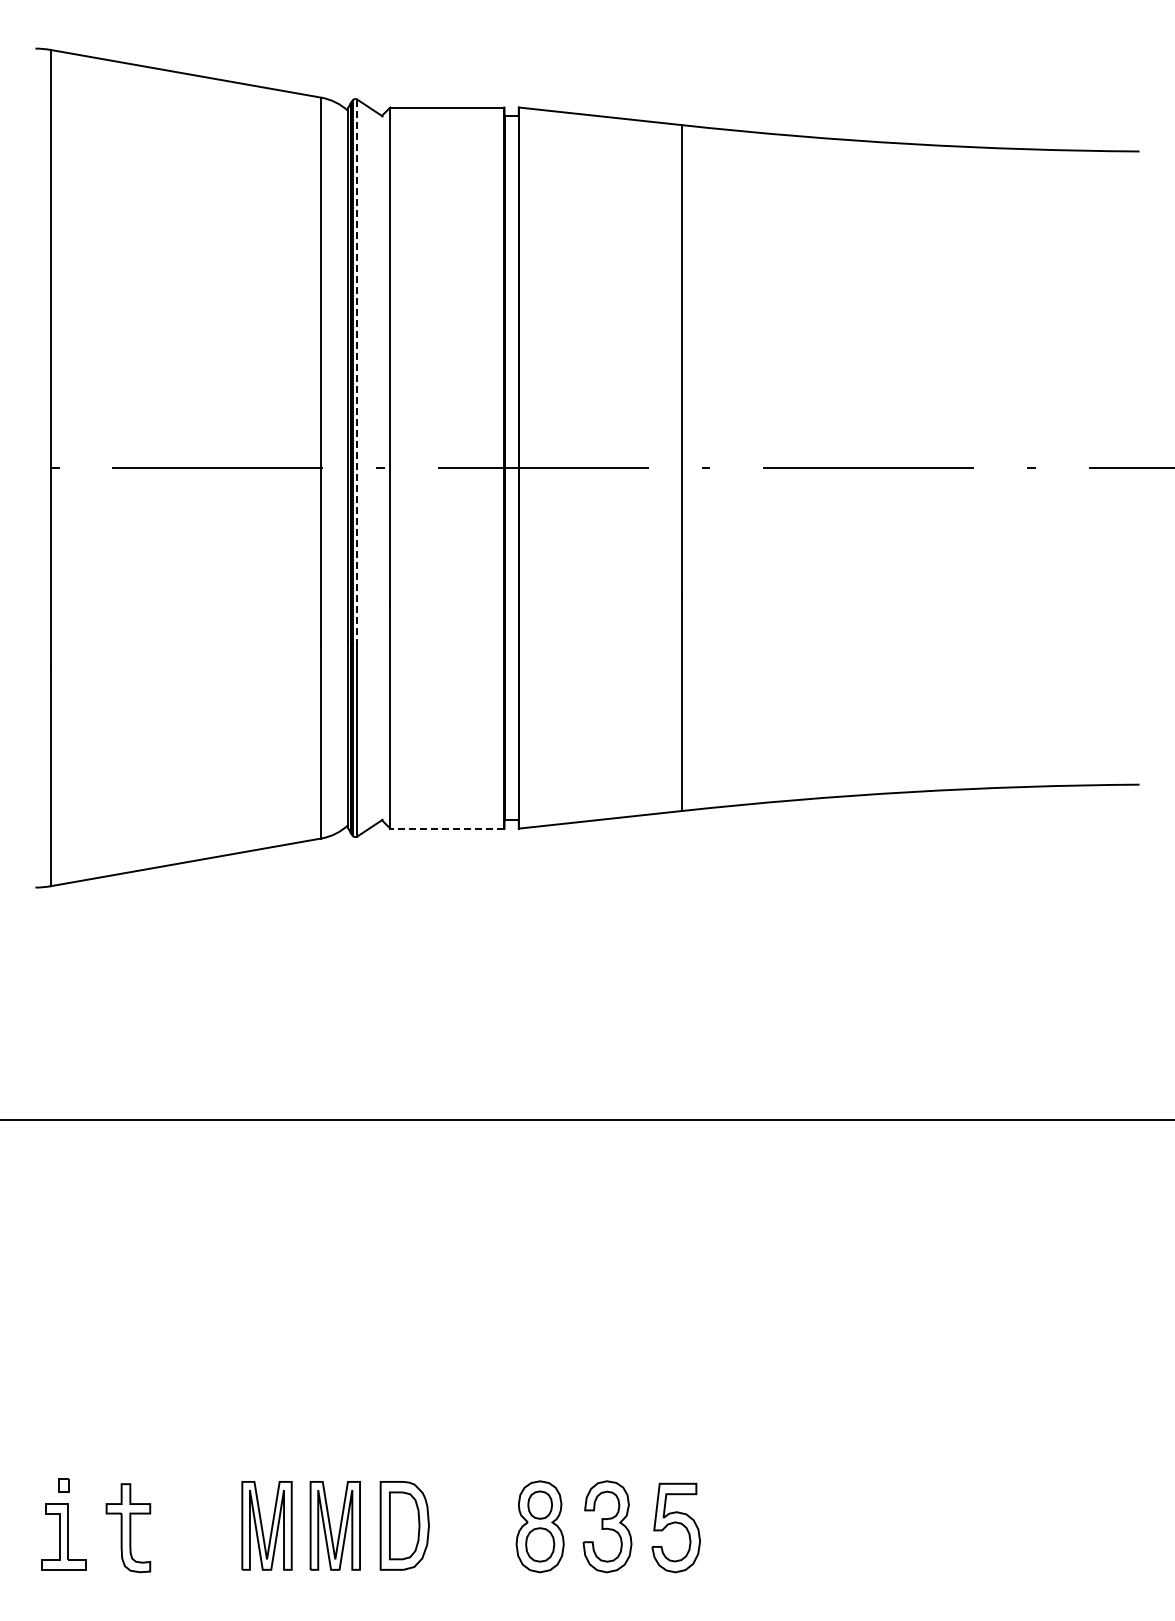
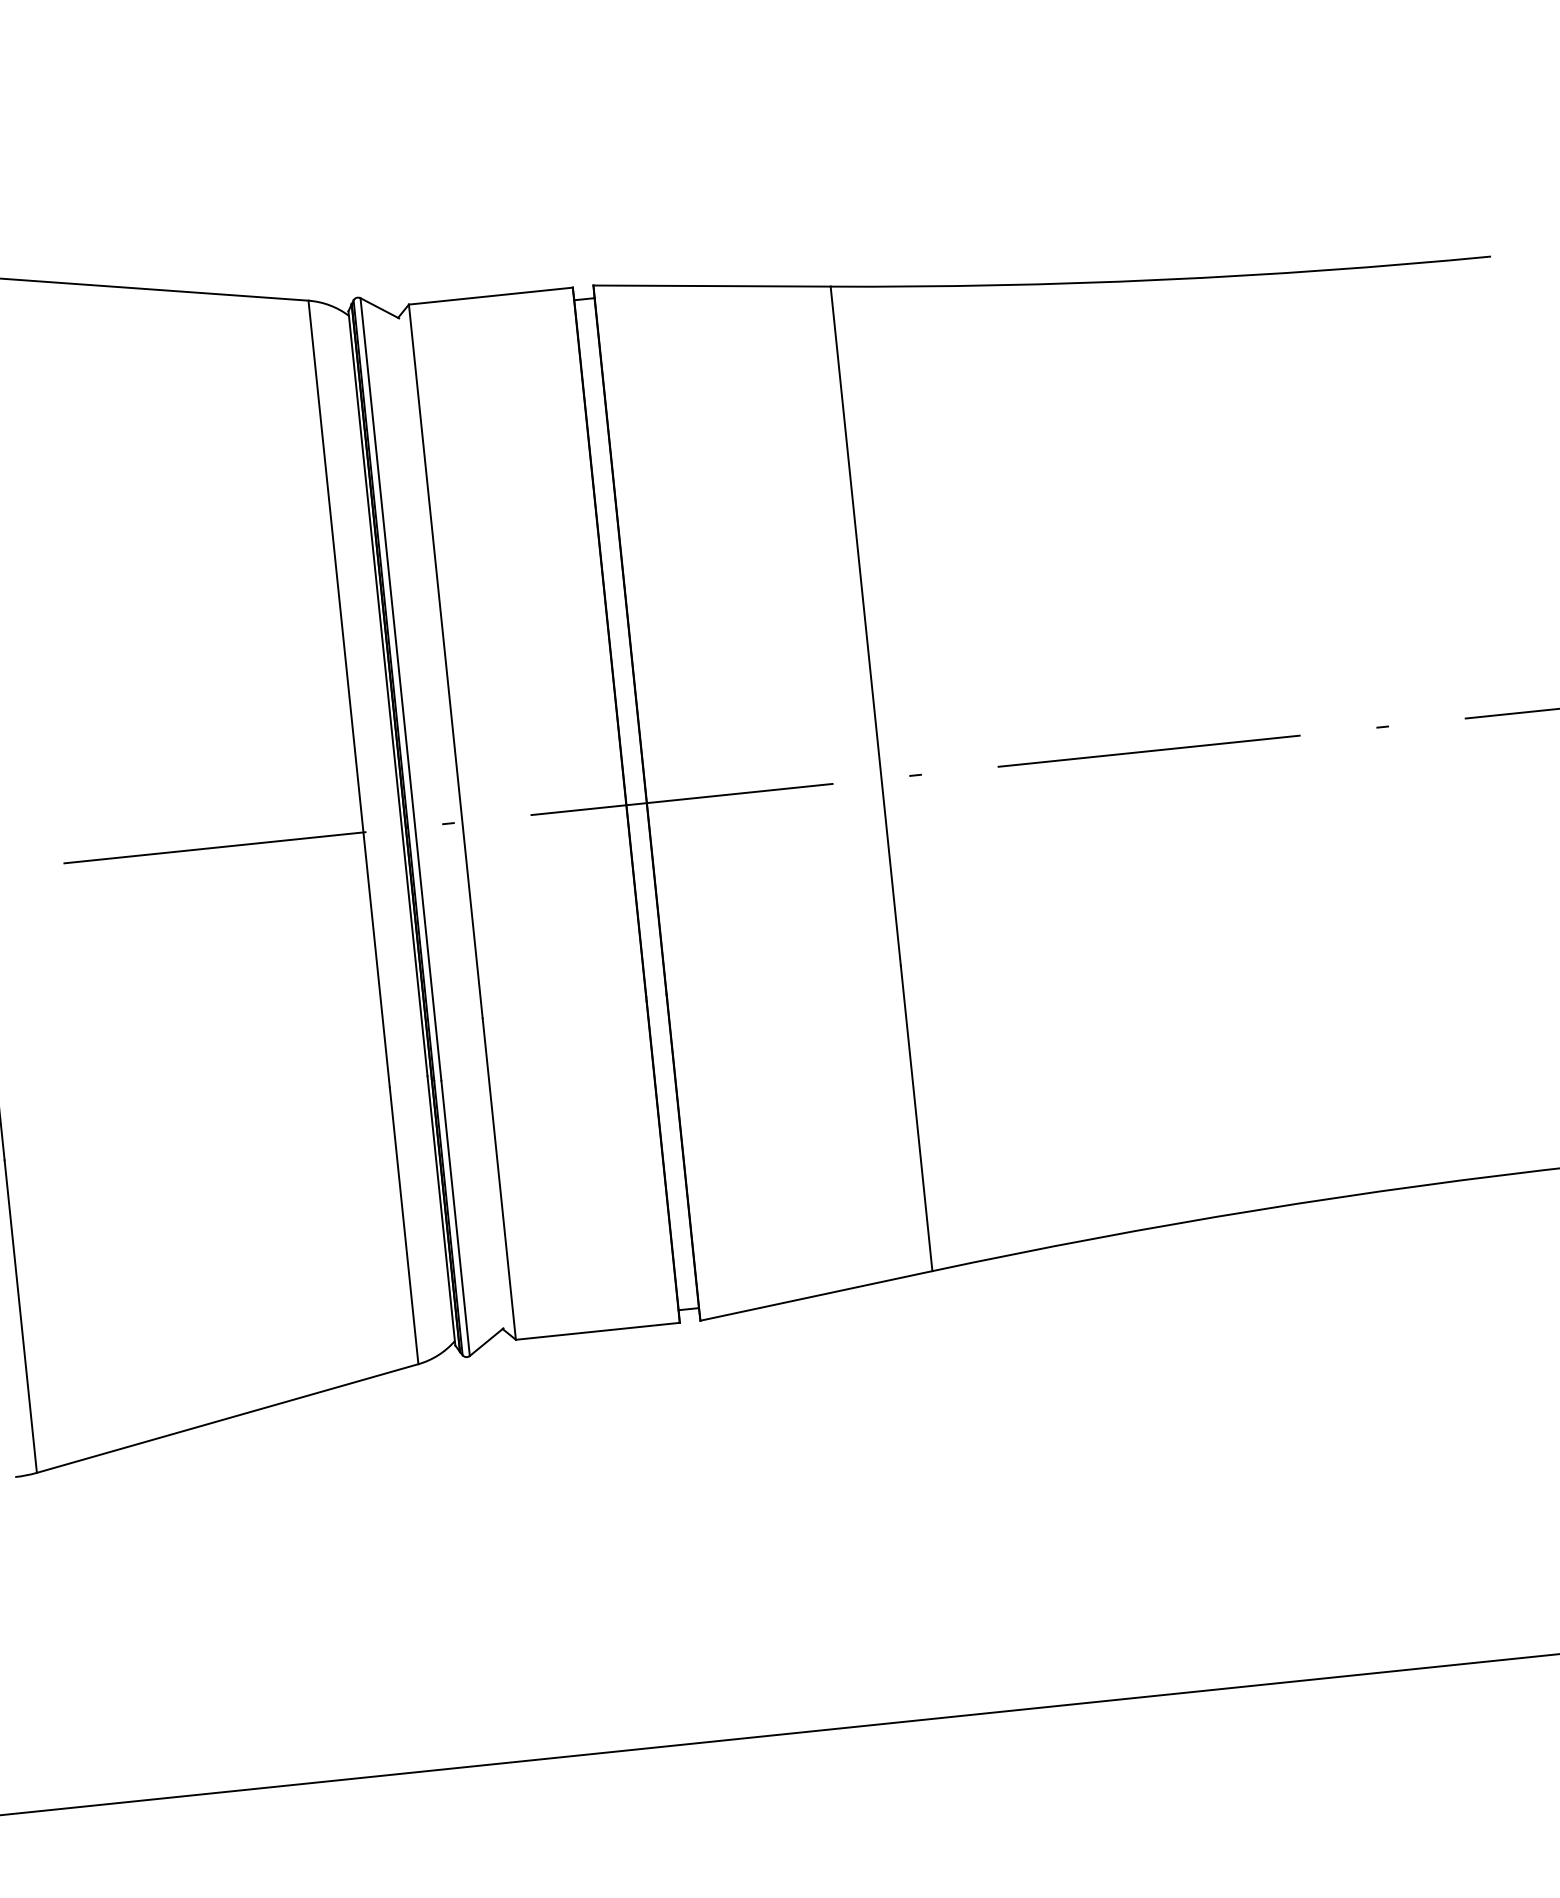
line: (357, 372) -> (401, 689), dashed -> solid
line: (446, 828) -> (596, 1331), dashed -> solid

